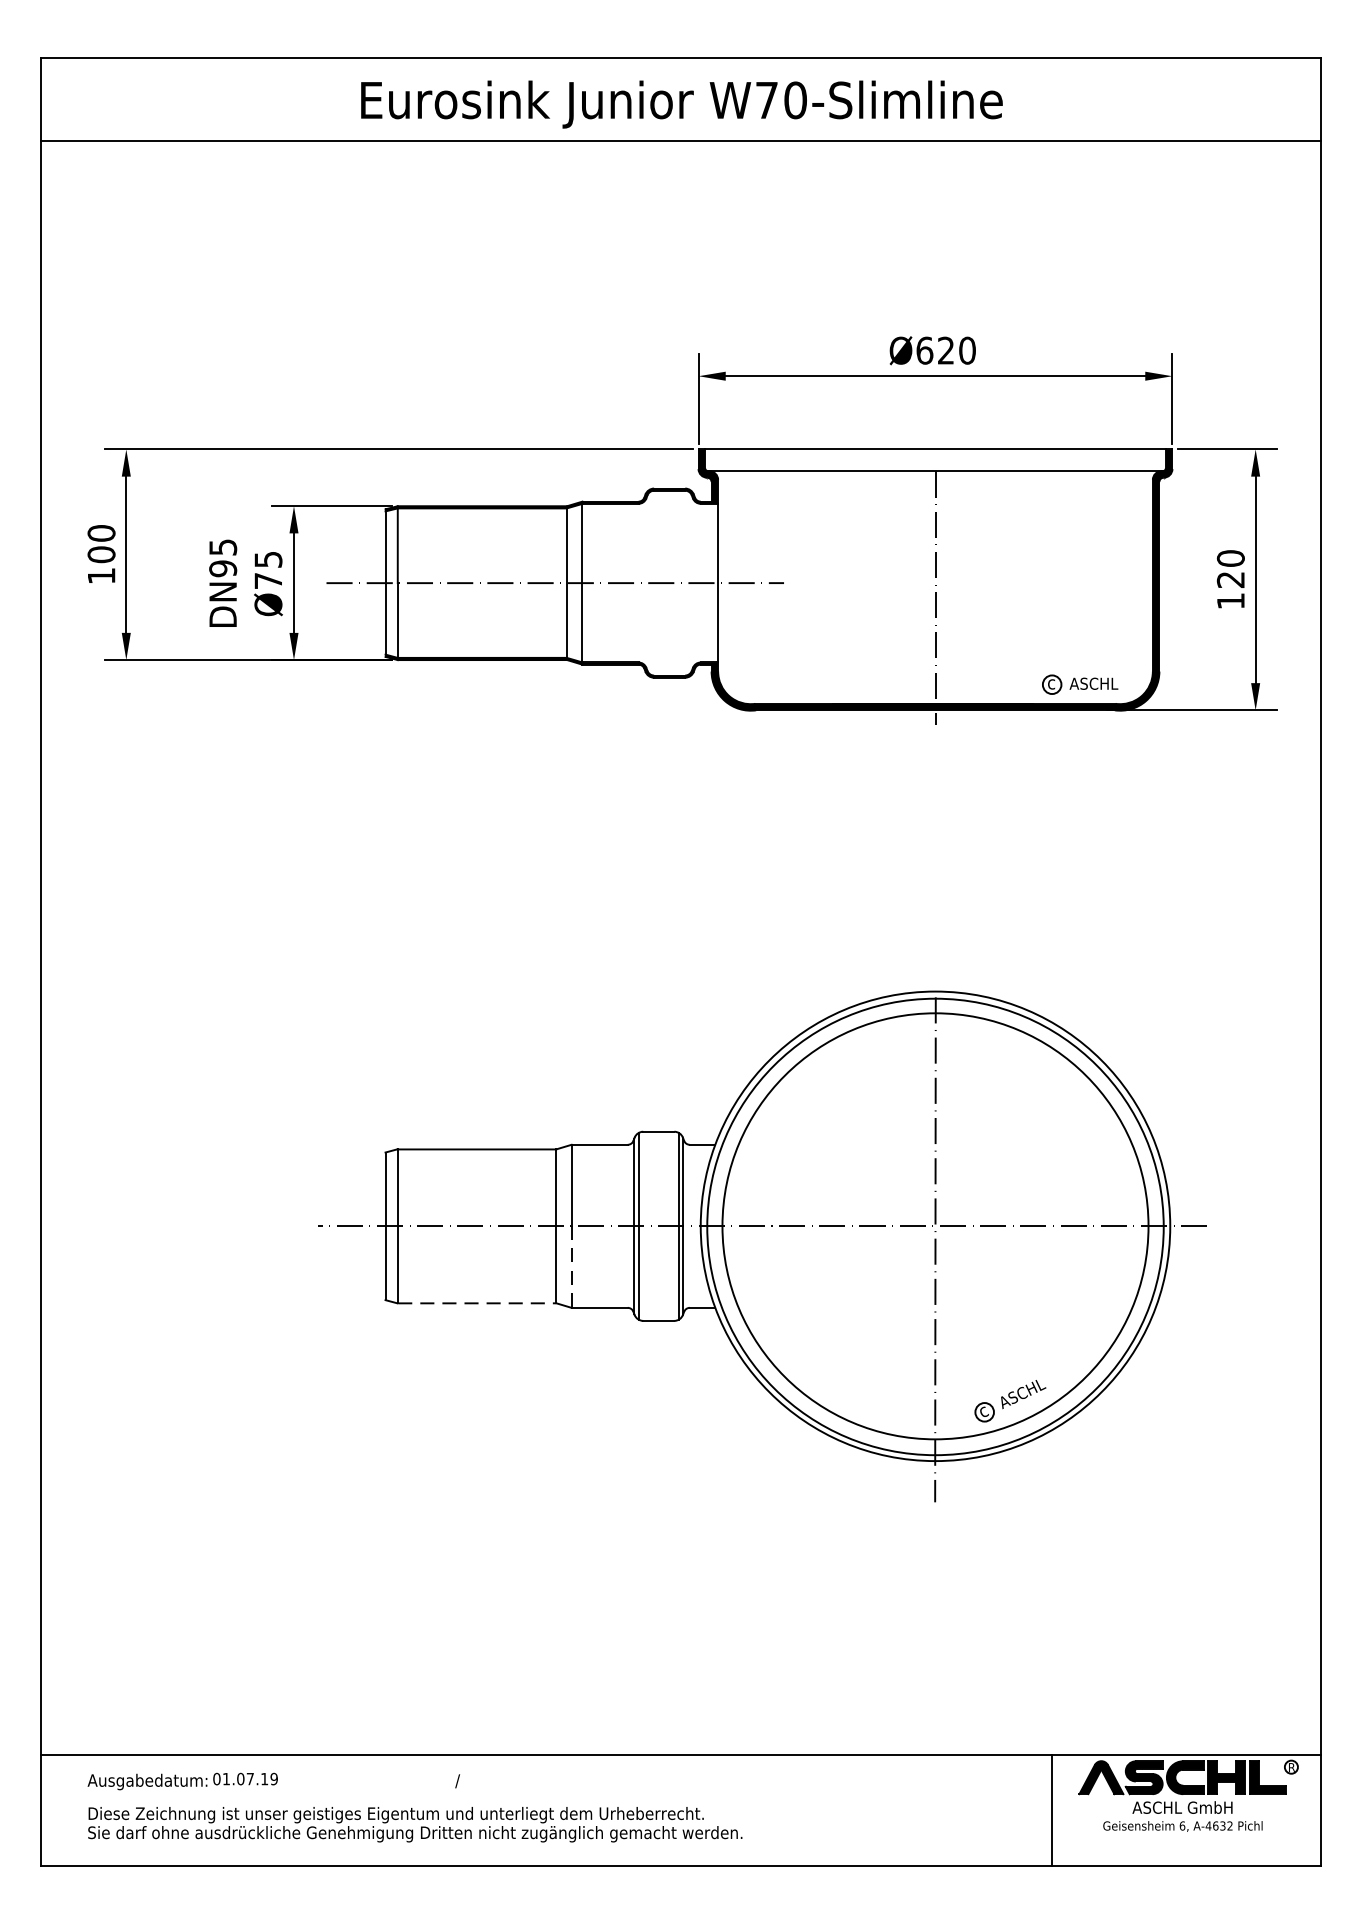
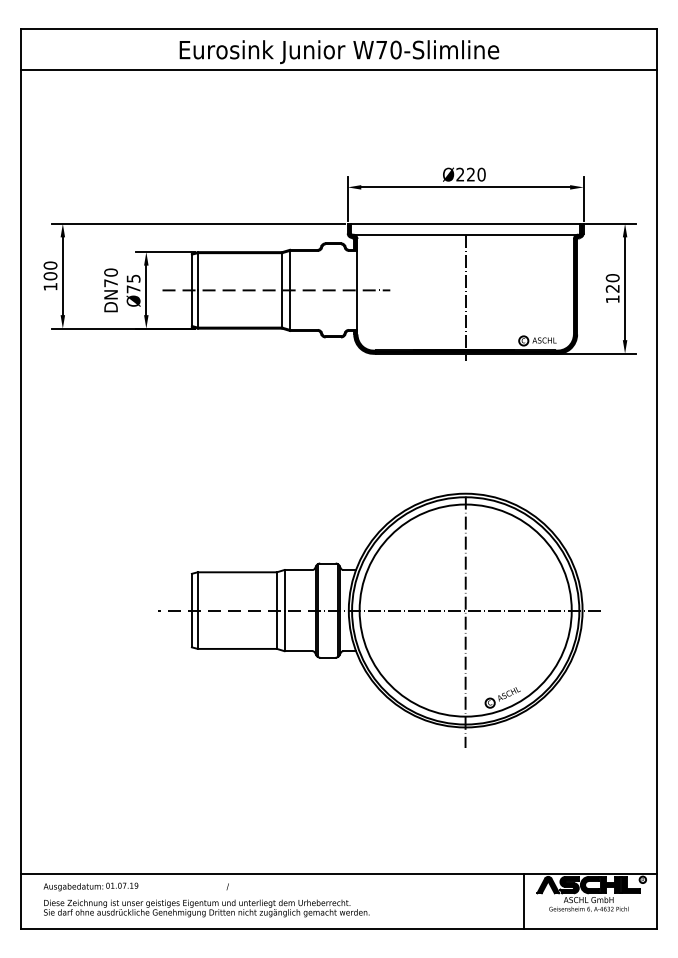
text: (925, 350) -> (460, 174), Ø620 -> Ø220
text: (222, 557) -> (110, 277), DN95 -> DN70
line: (571, 1268) -> (284, 631), dashed -> solid
line: (479, 1302) -> (238, 648), dashed -> solid

